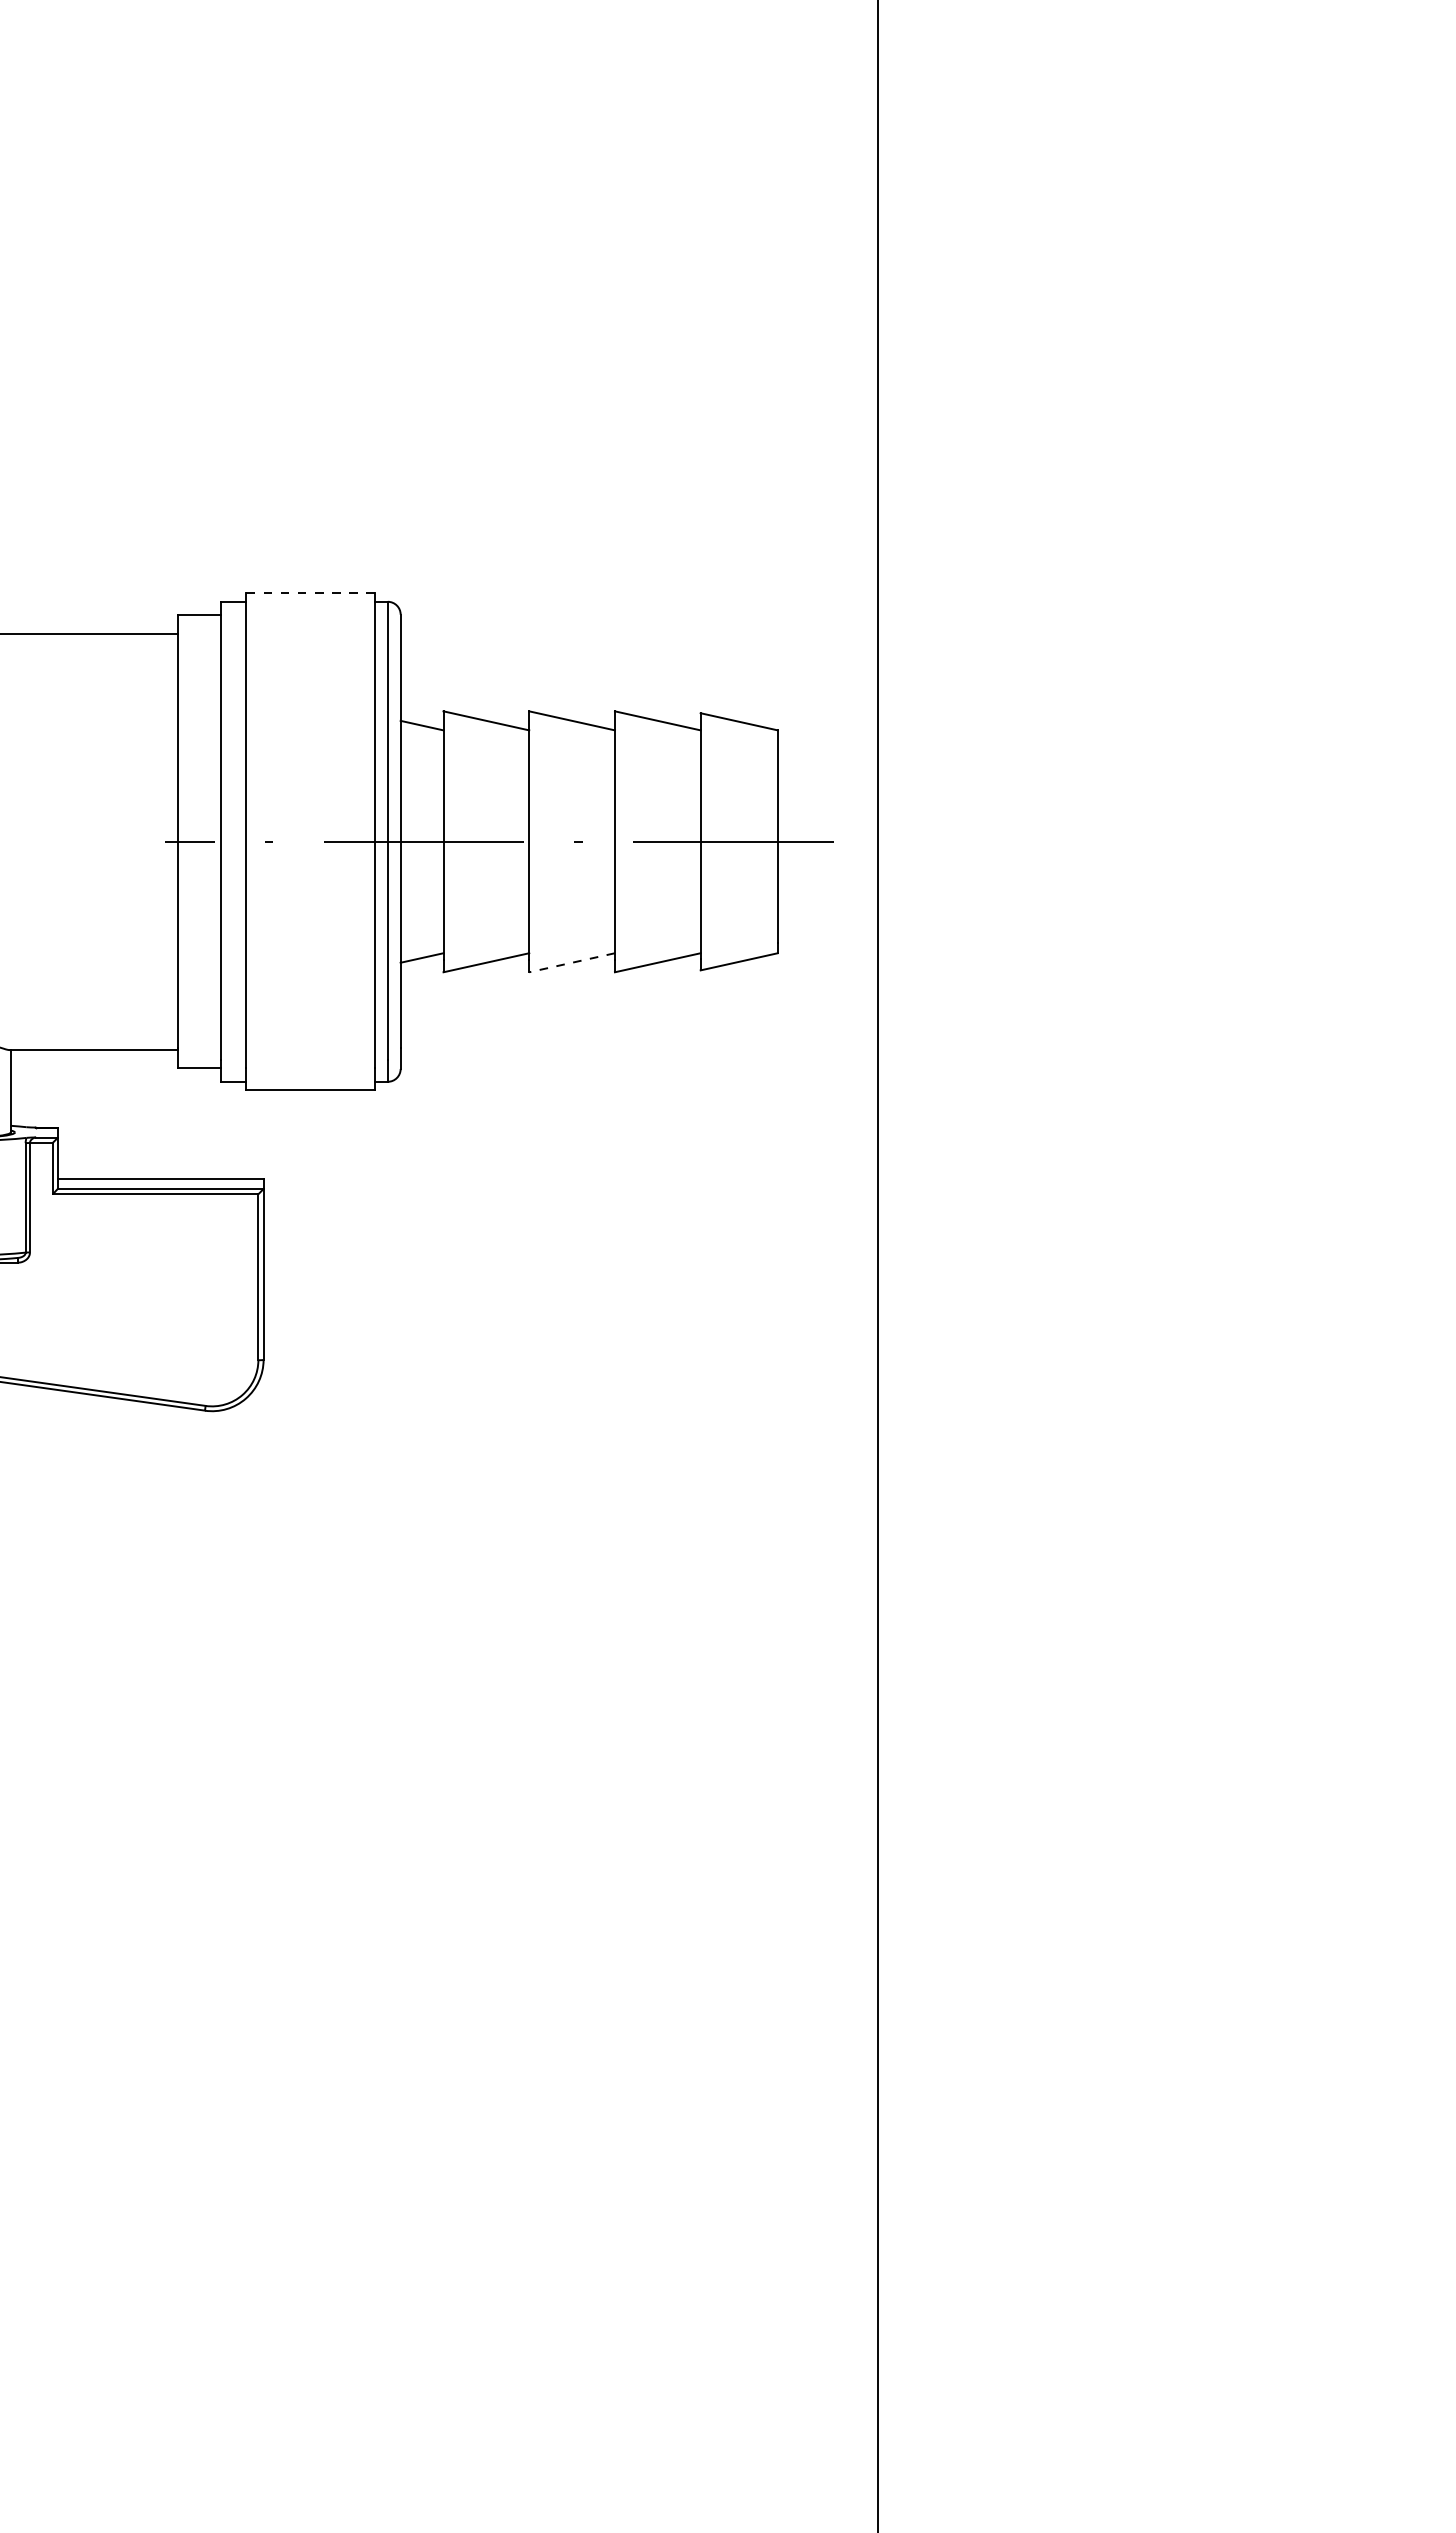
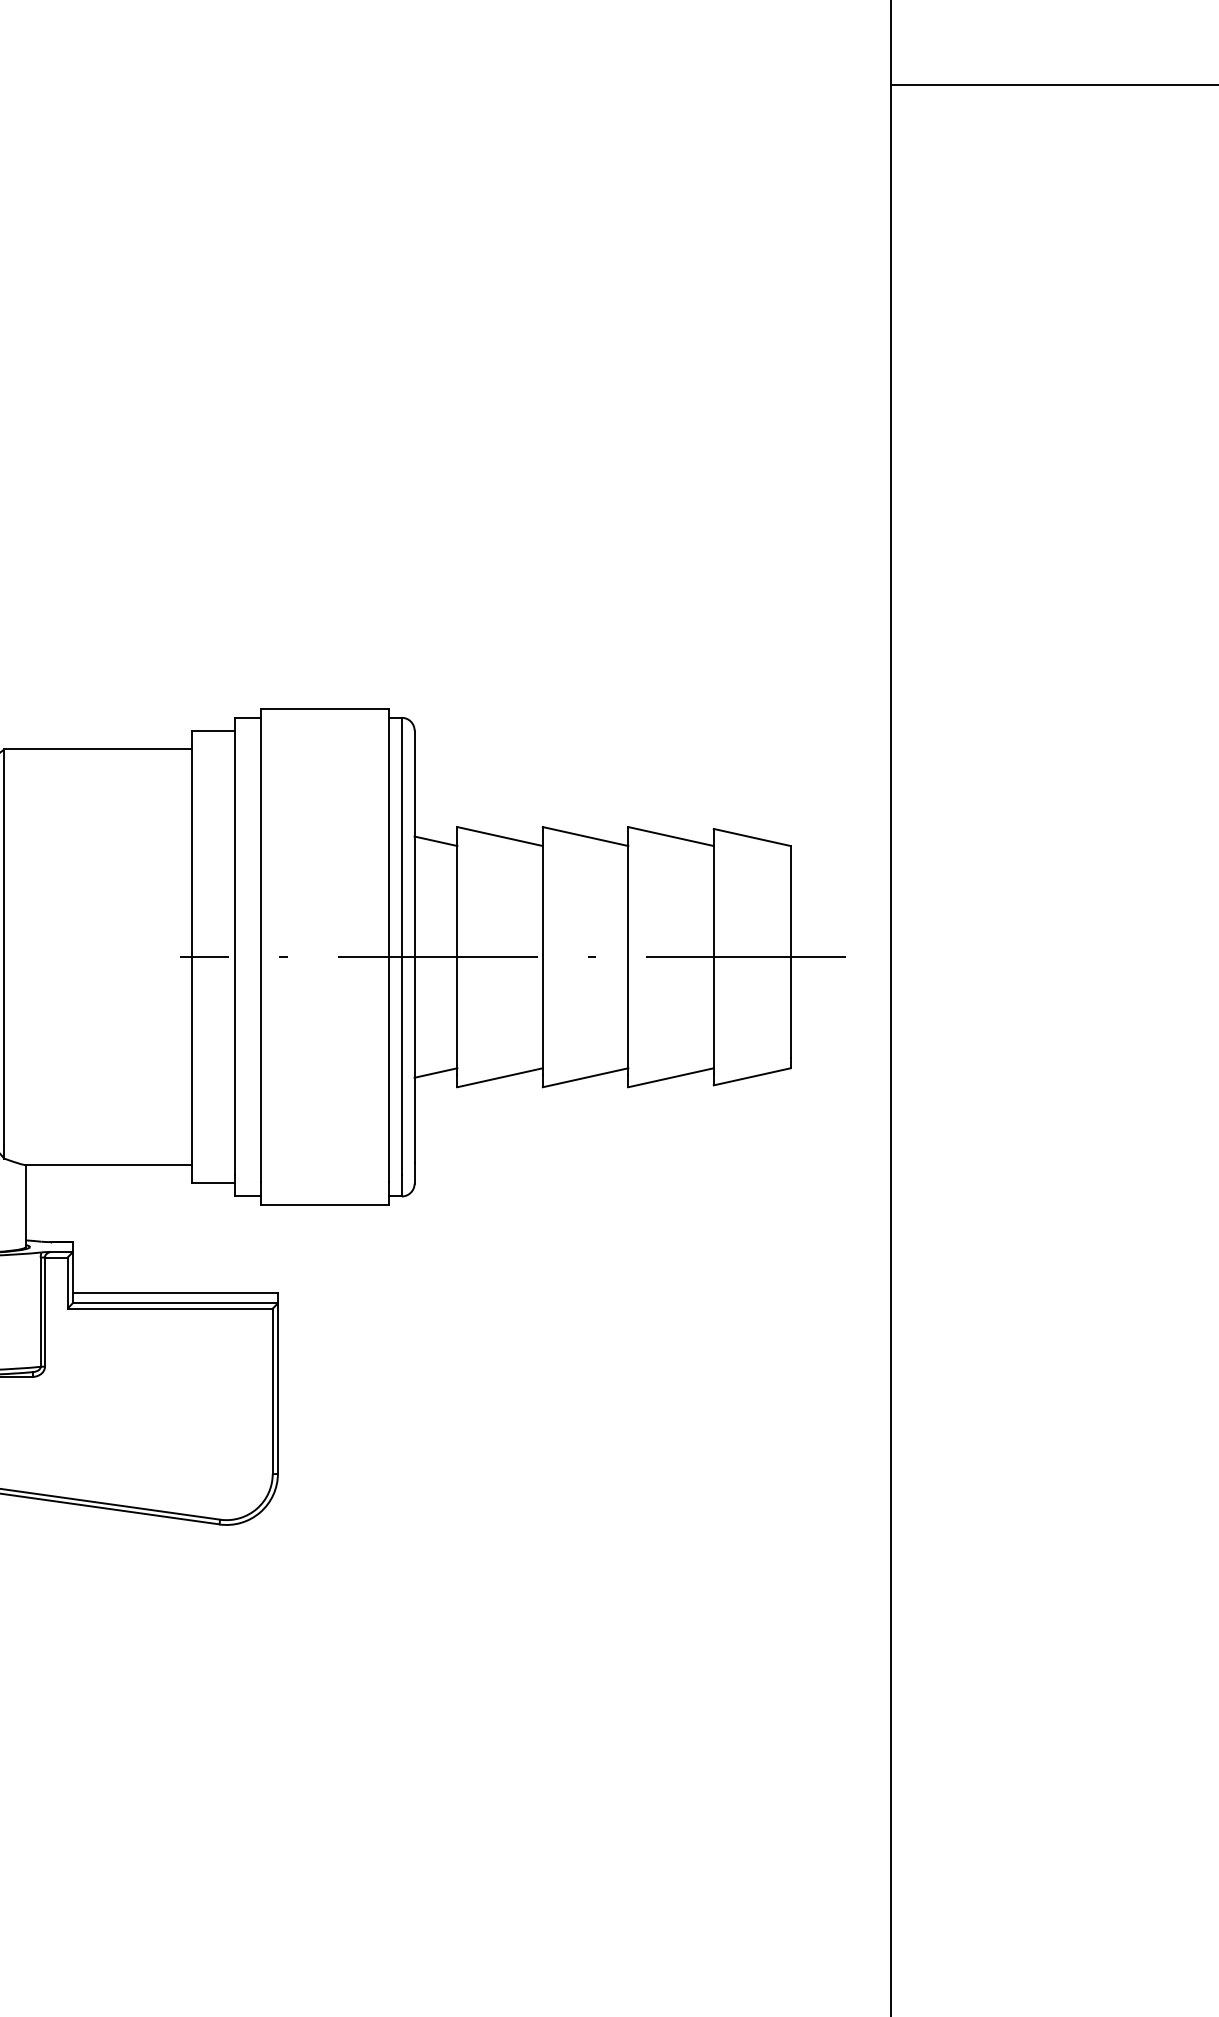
line: (310, 593) -> (324, 709), dashed -> solid
line: (572, 962) -> (585, 1077), dashed -> solid

